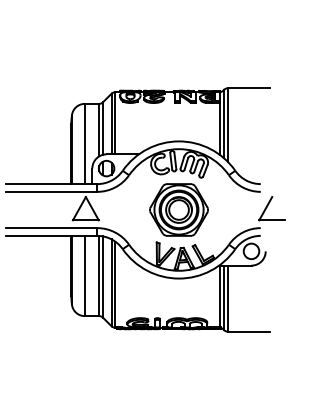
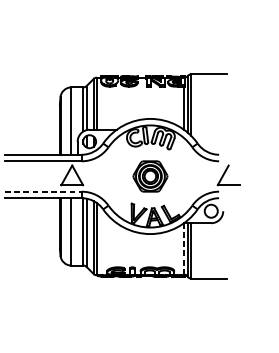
part: (178, 209) -> (149, 176), size x0.7
line: (51, 228) -> (43, 192), solid -> dashed
line: (219, 296) -> (184, 249), solid -> dashed

